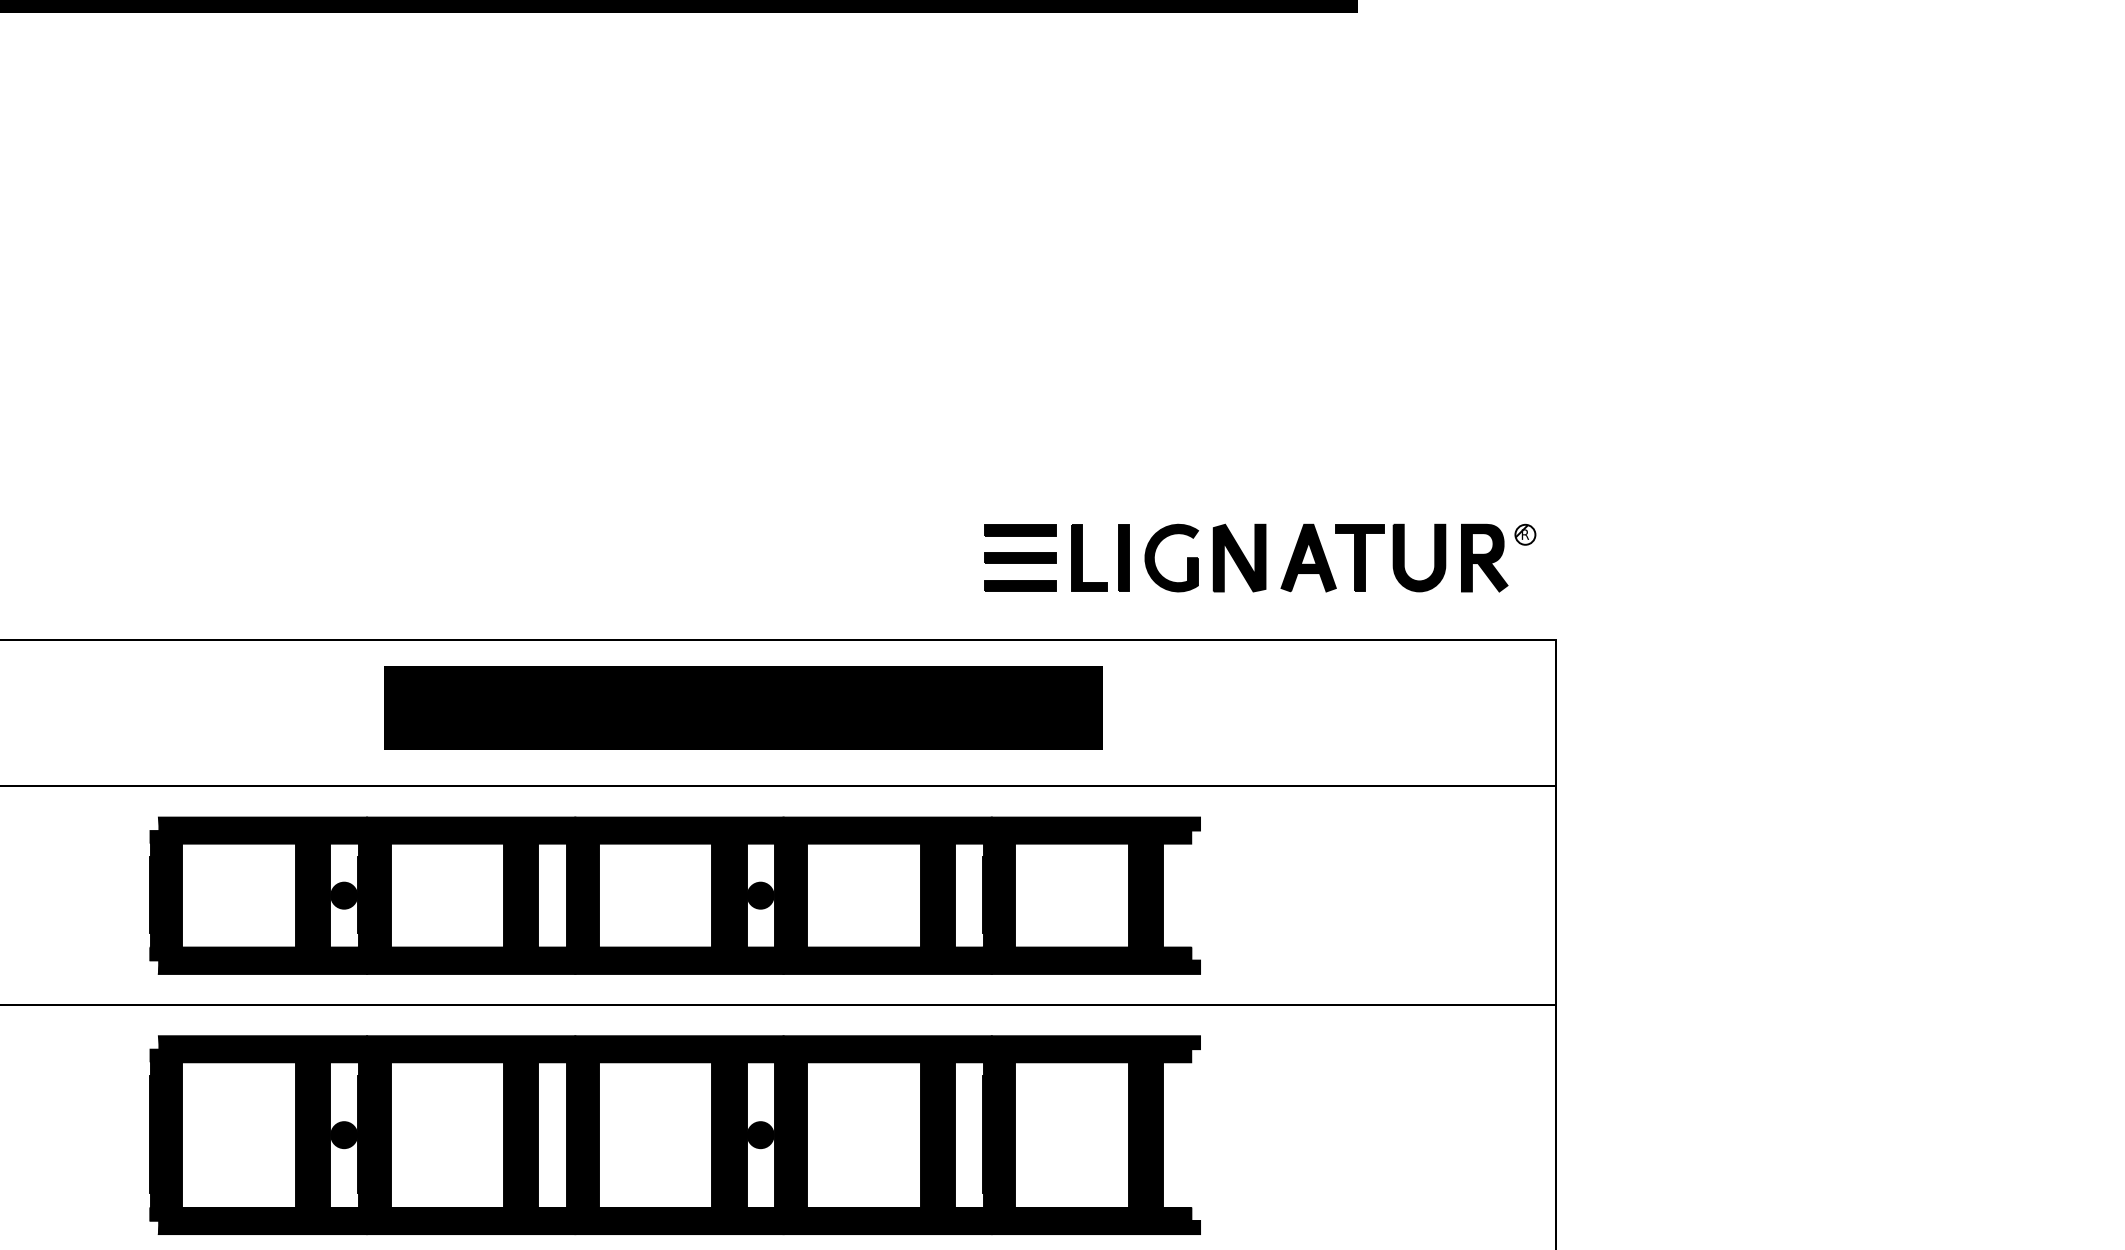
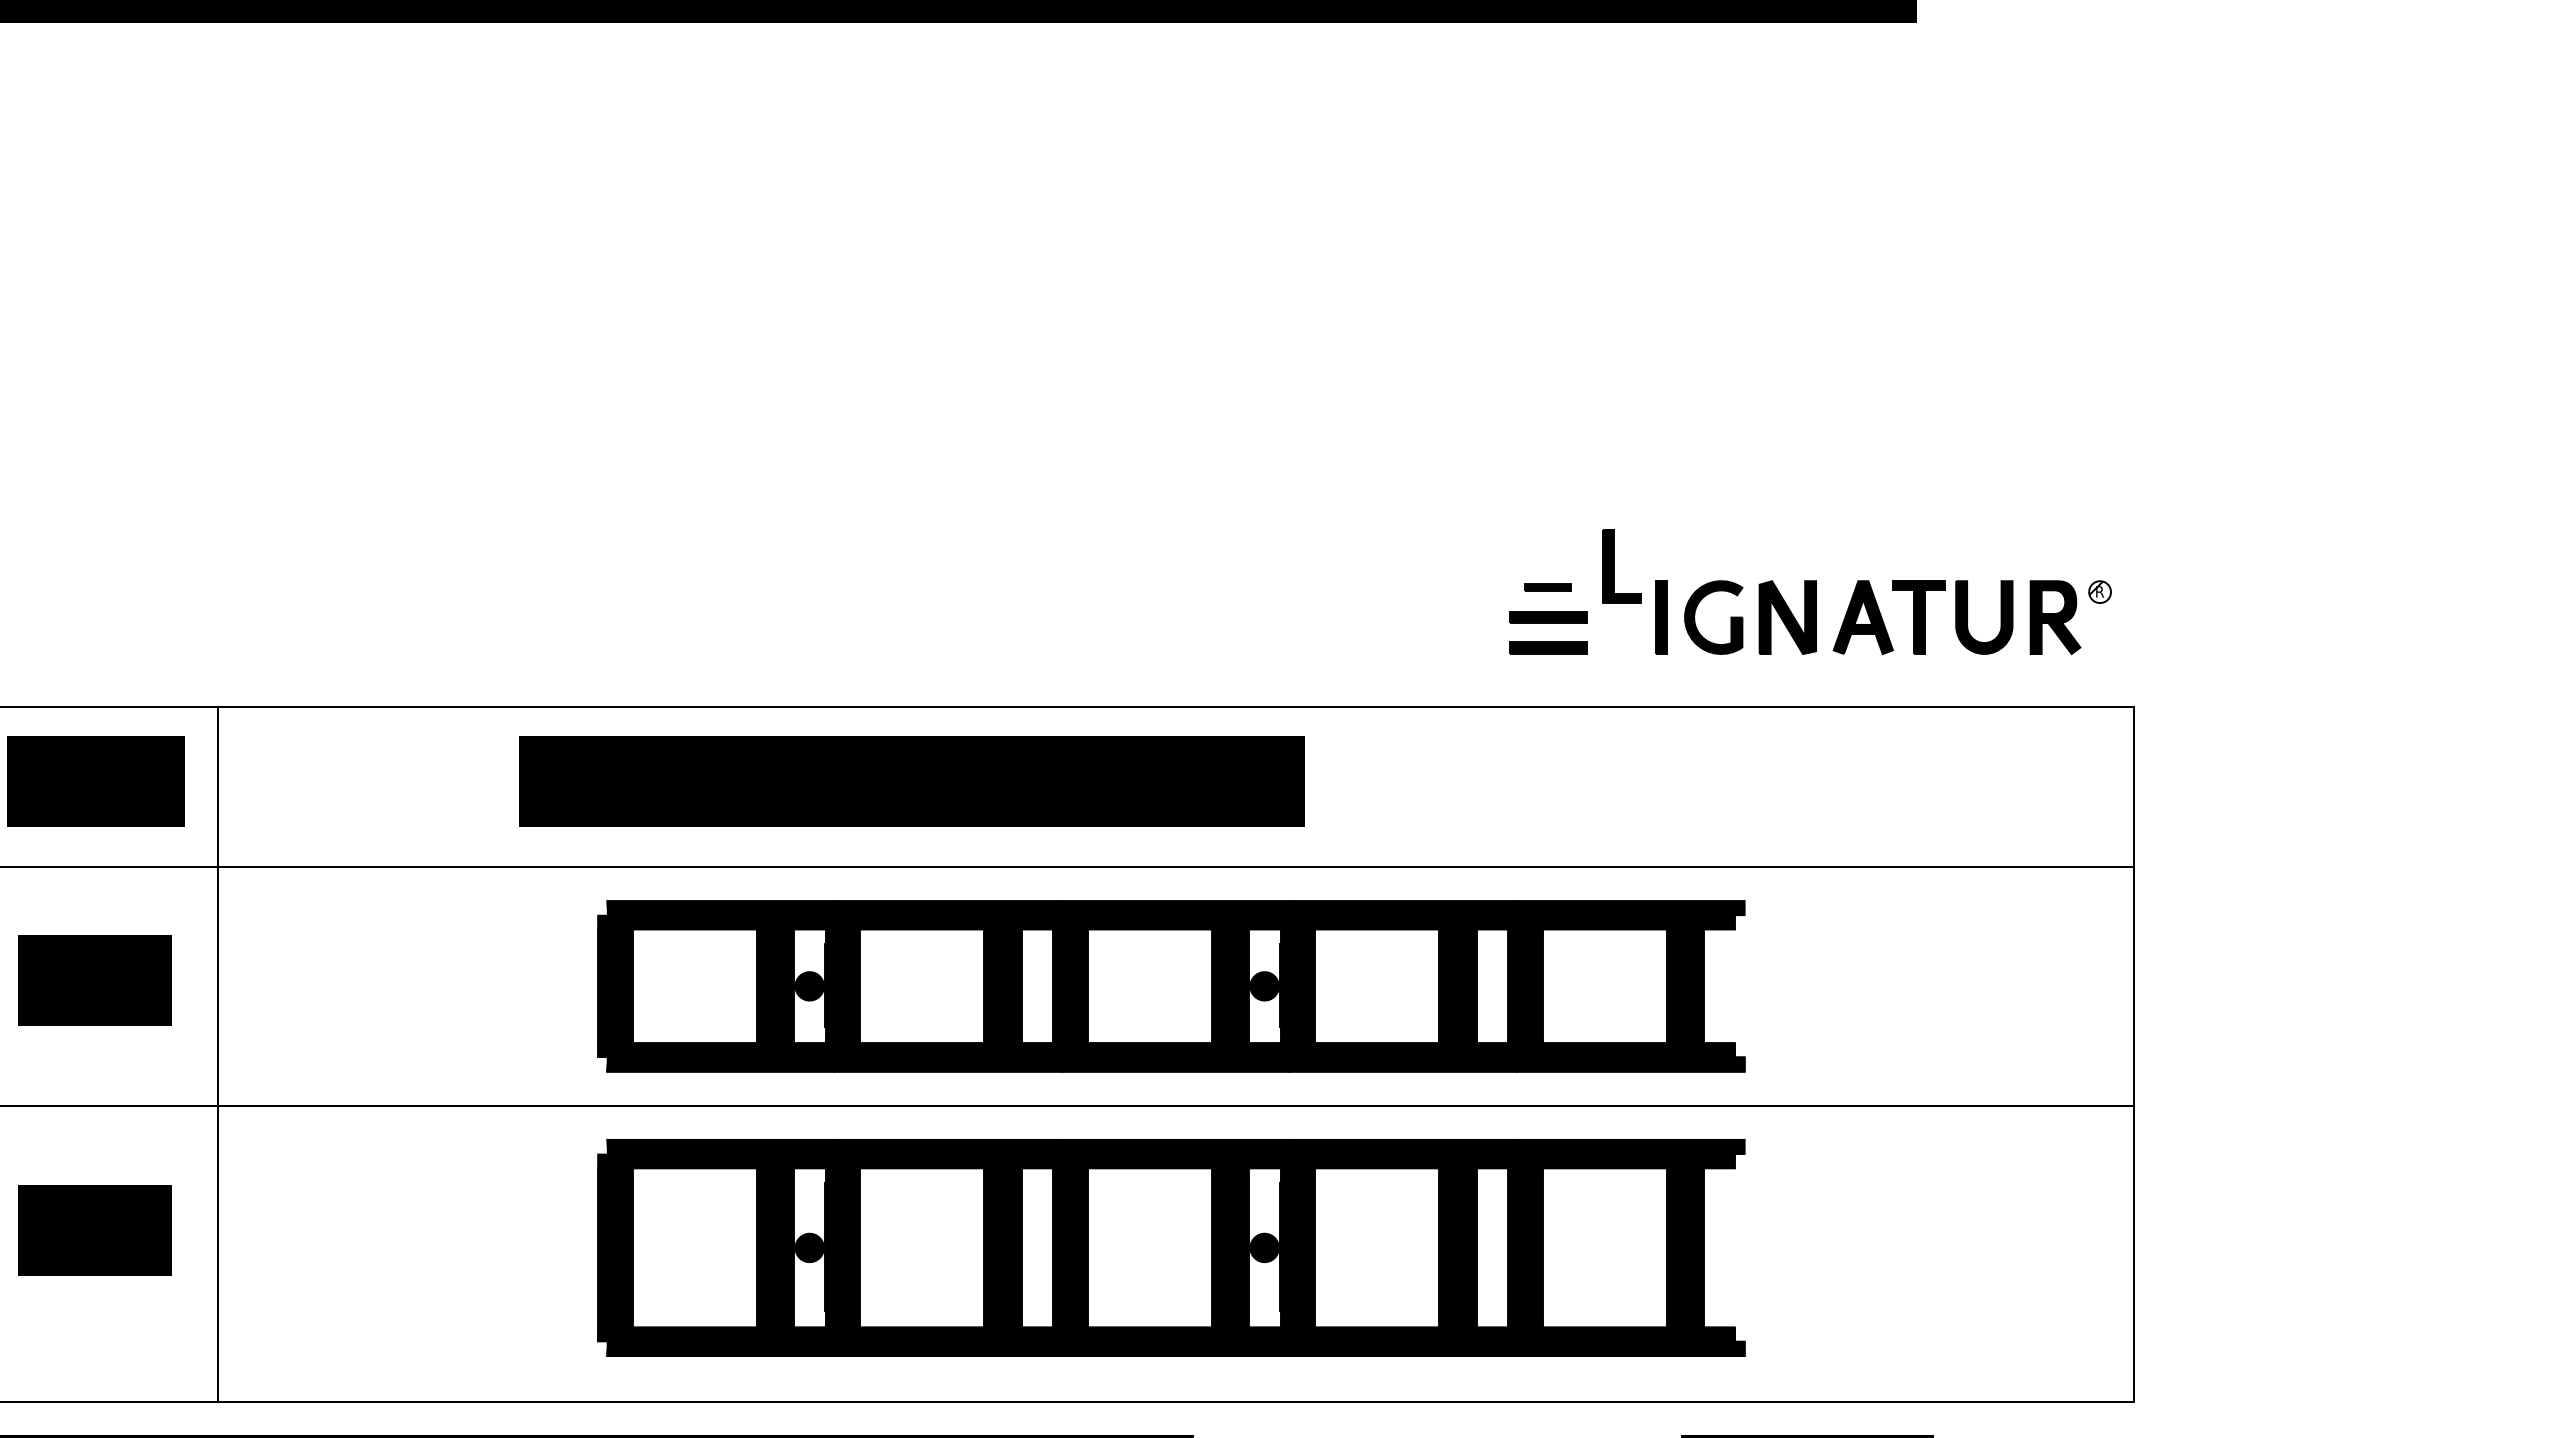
part: (1020, 529) -> (1548, 586), size x0.6
part: (1082, 558) -> (1614, 566), moved
text: (743, 708) -> (911, 781), moved

